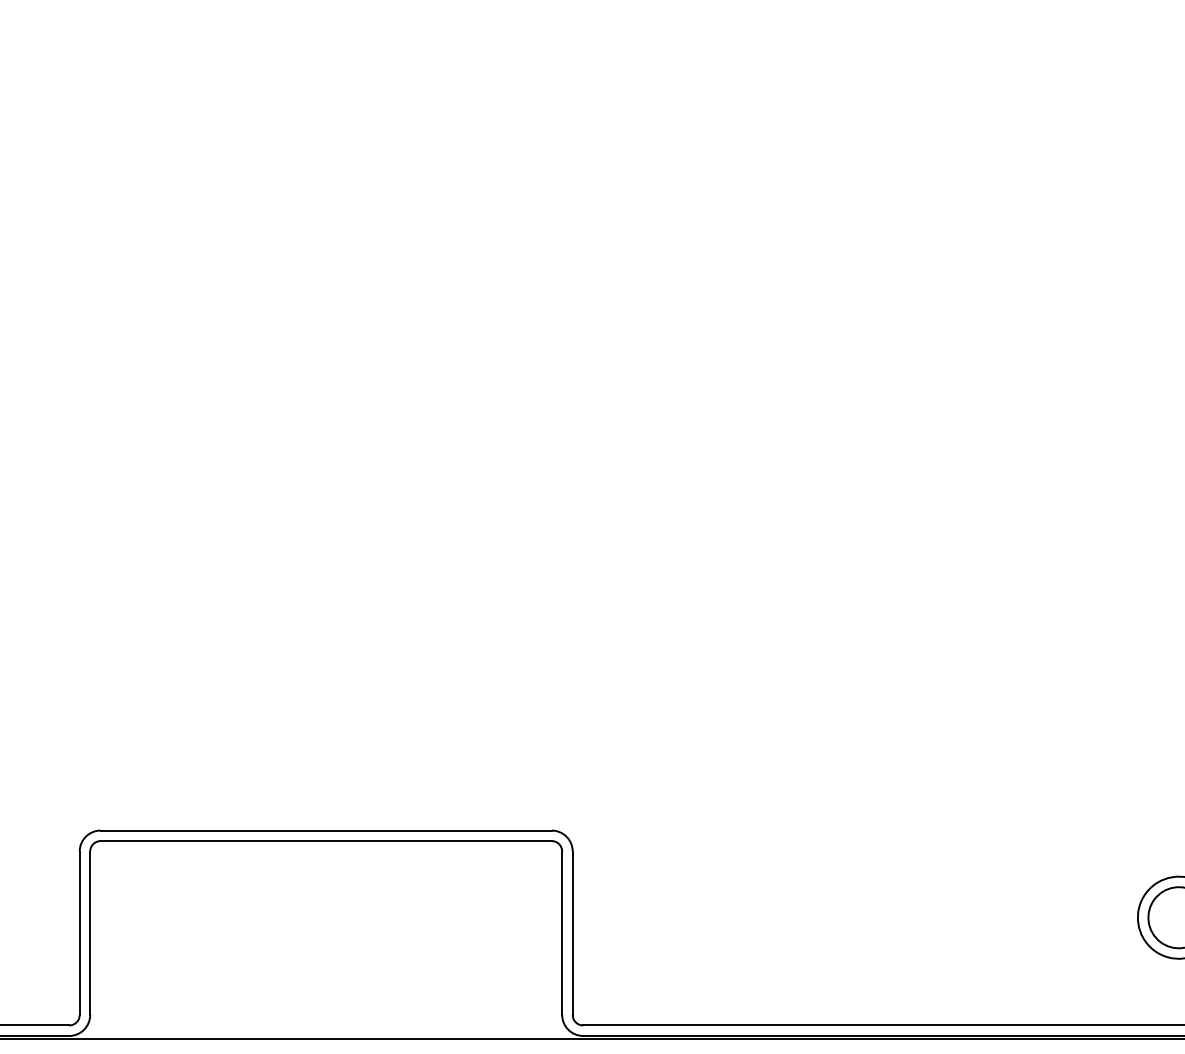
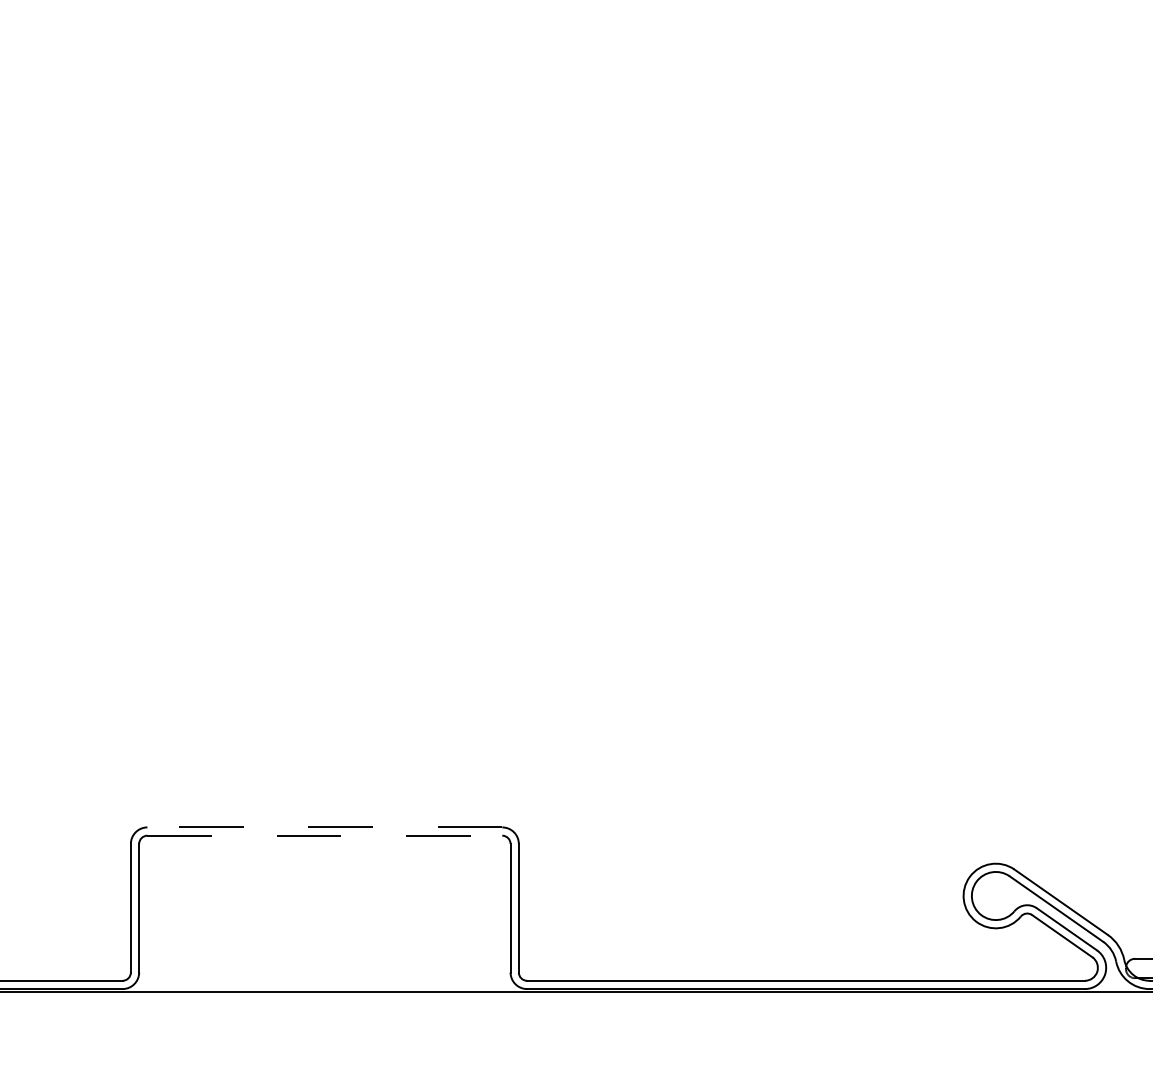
line: (325, 830) -> (324, 827), solid -> dashed
line: (327, 840) -> (325, 835), solid -> dashed

